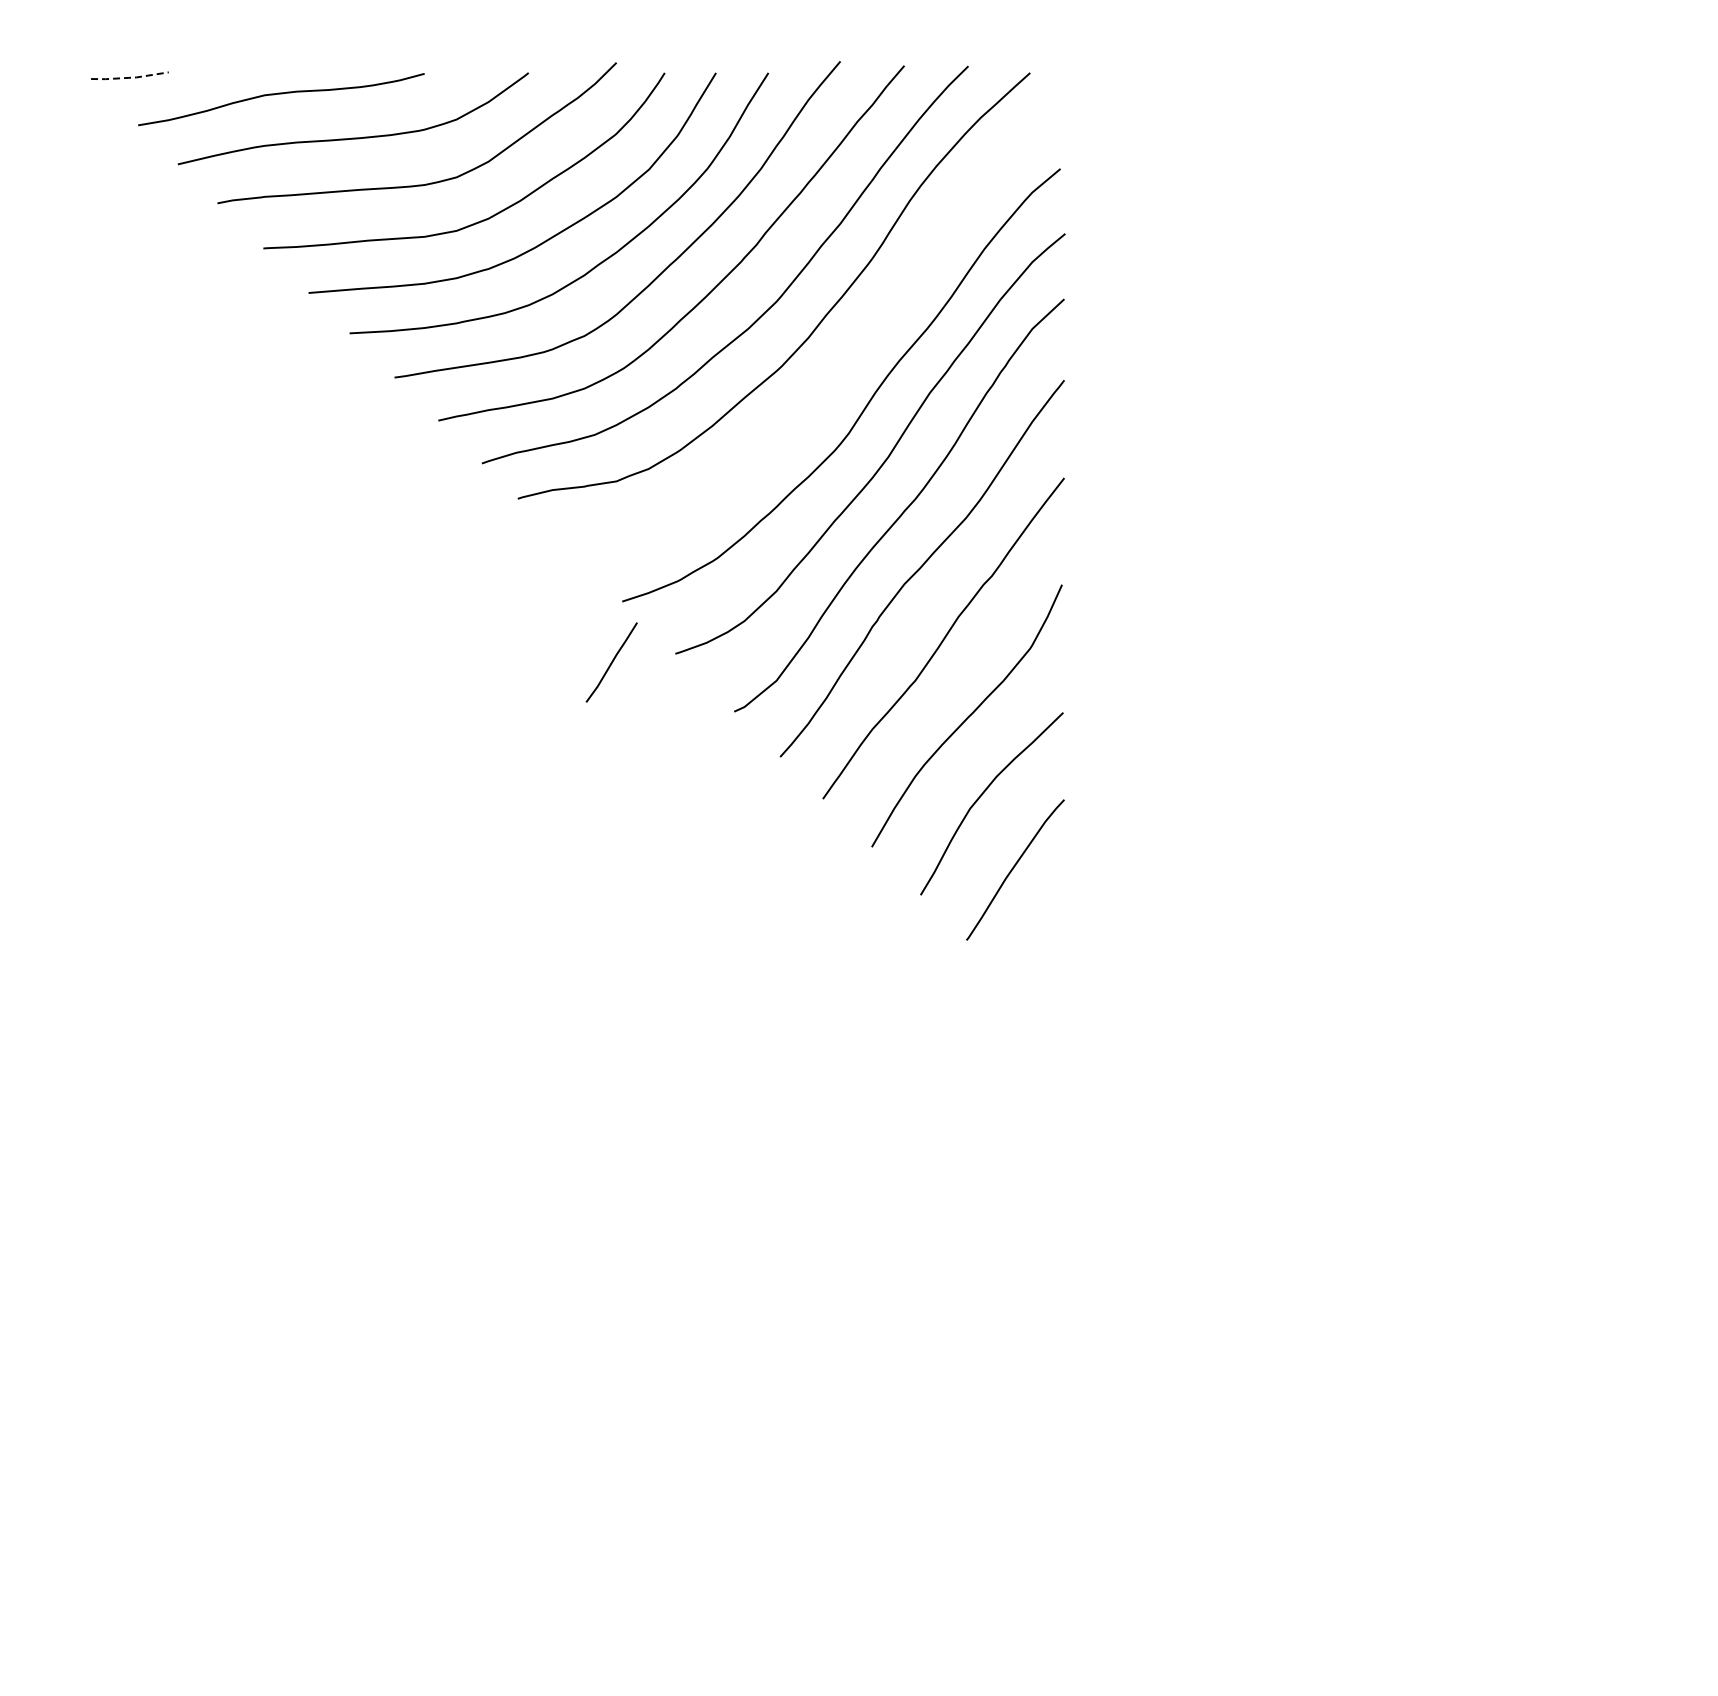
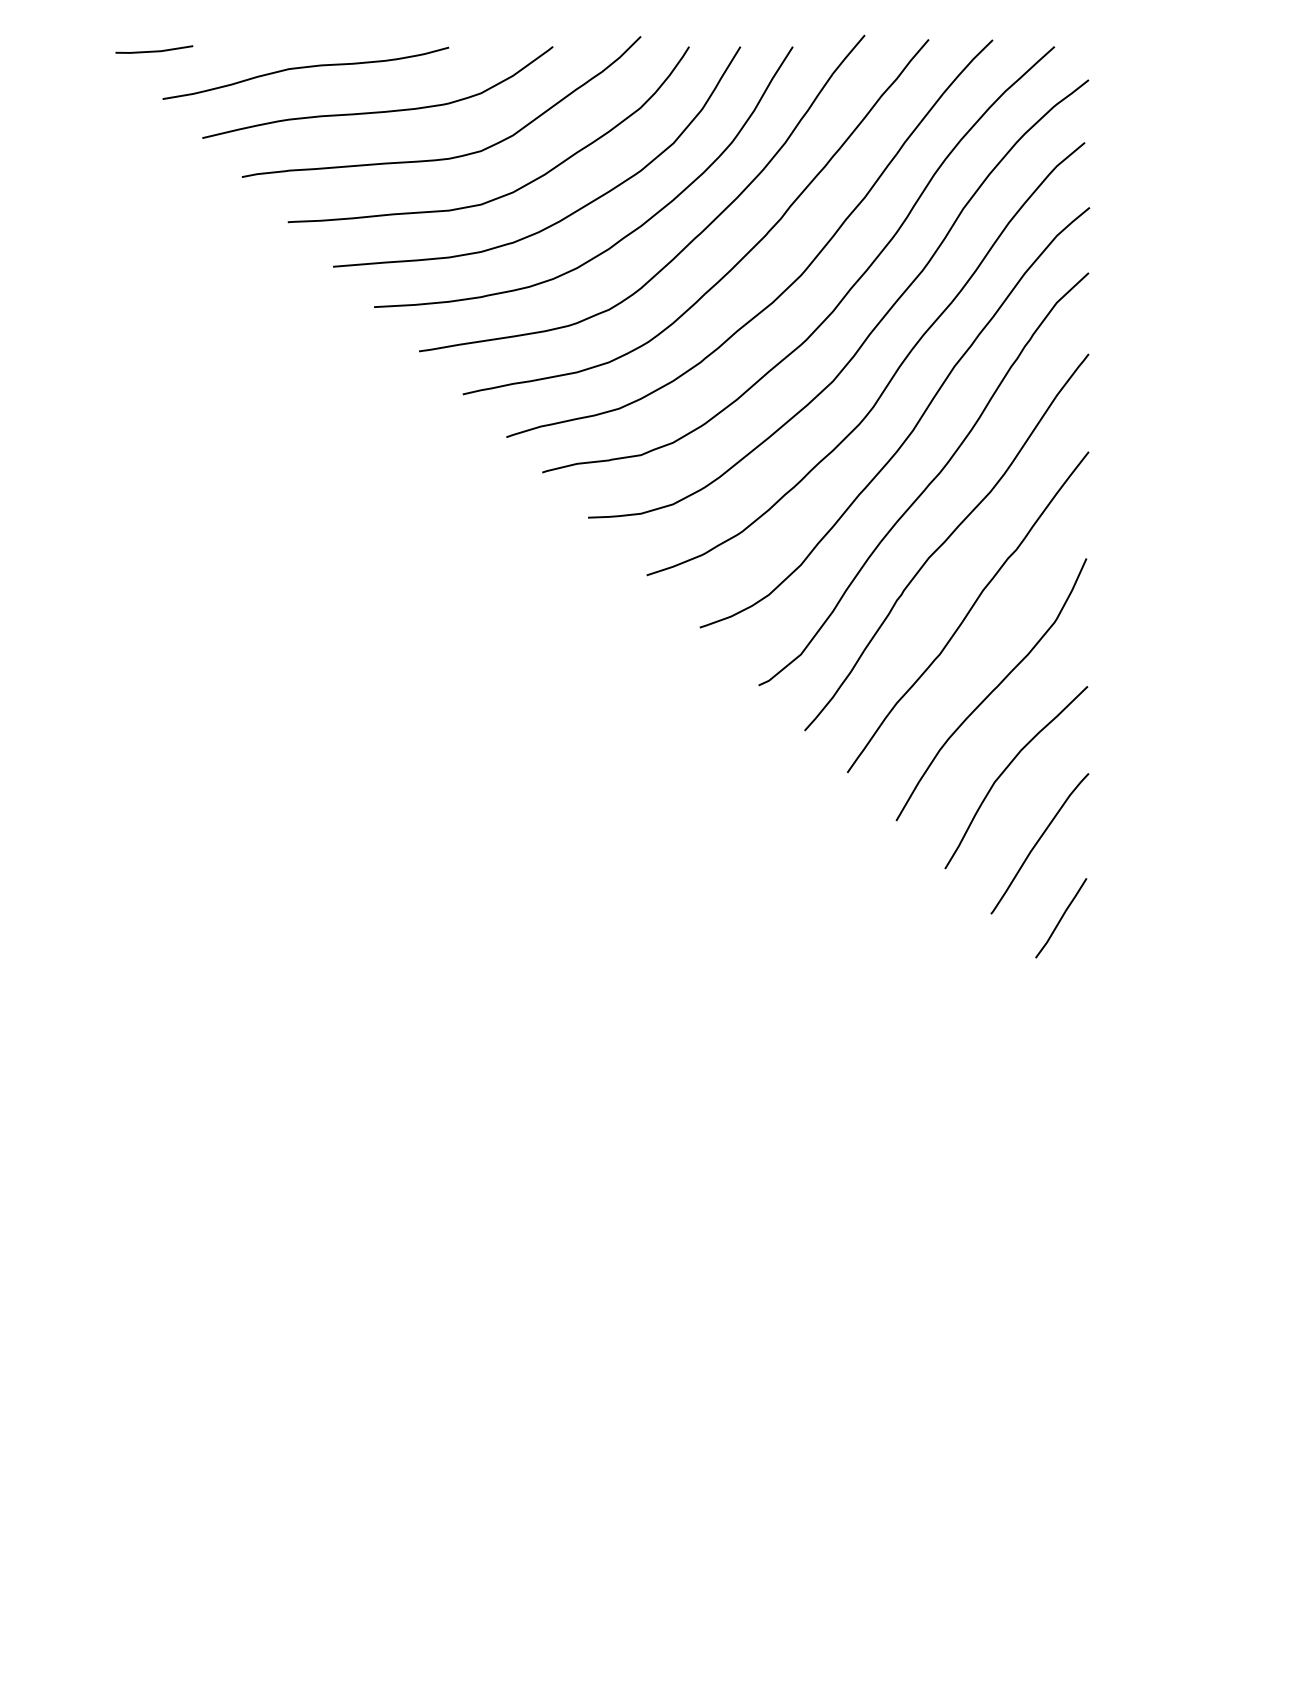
line: (129, 77) -> (153, 51), dashed -> solid
curve: (849, 353) -> (873, 327), added
line: (611, 662) -> (1060, 918), moved

